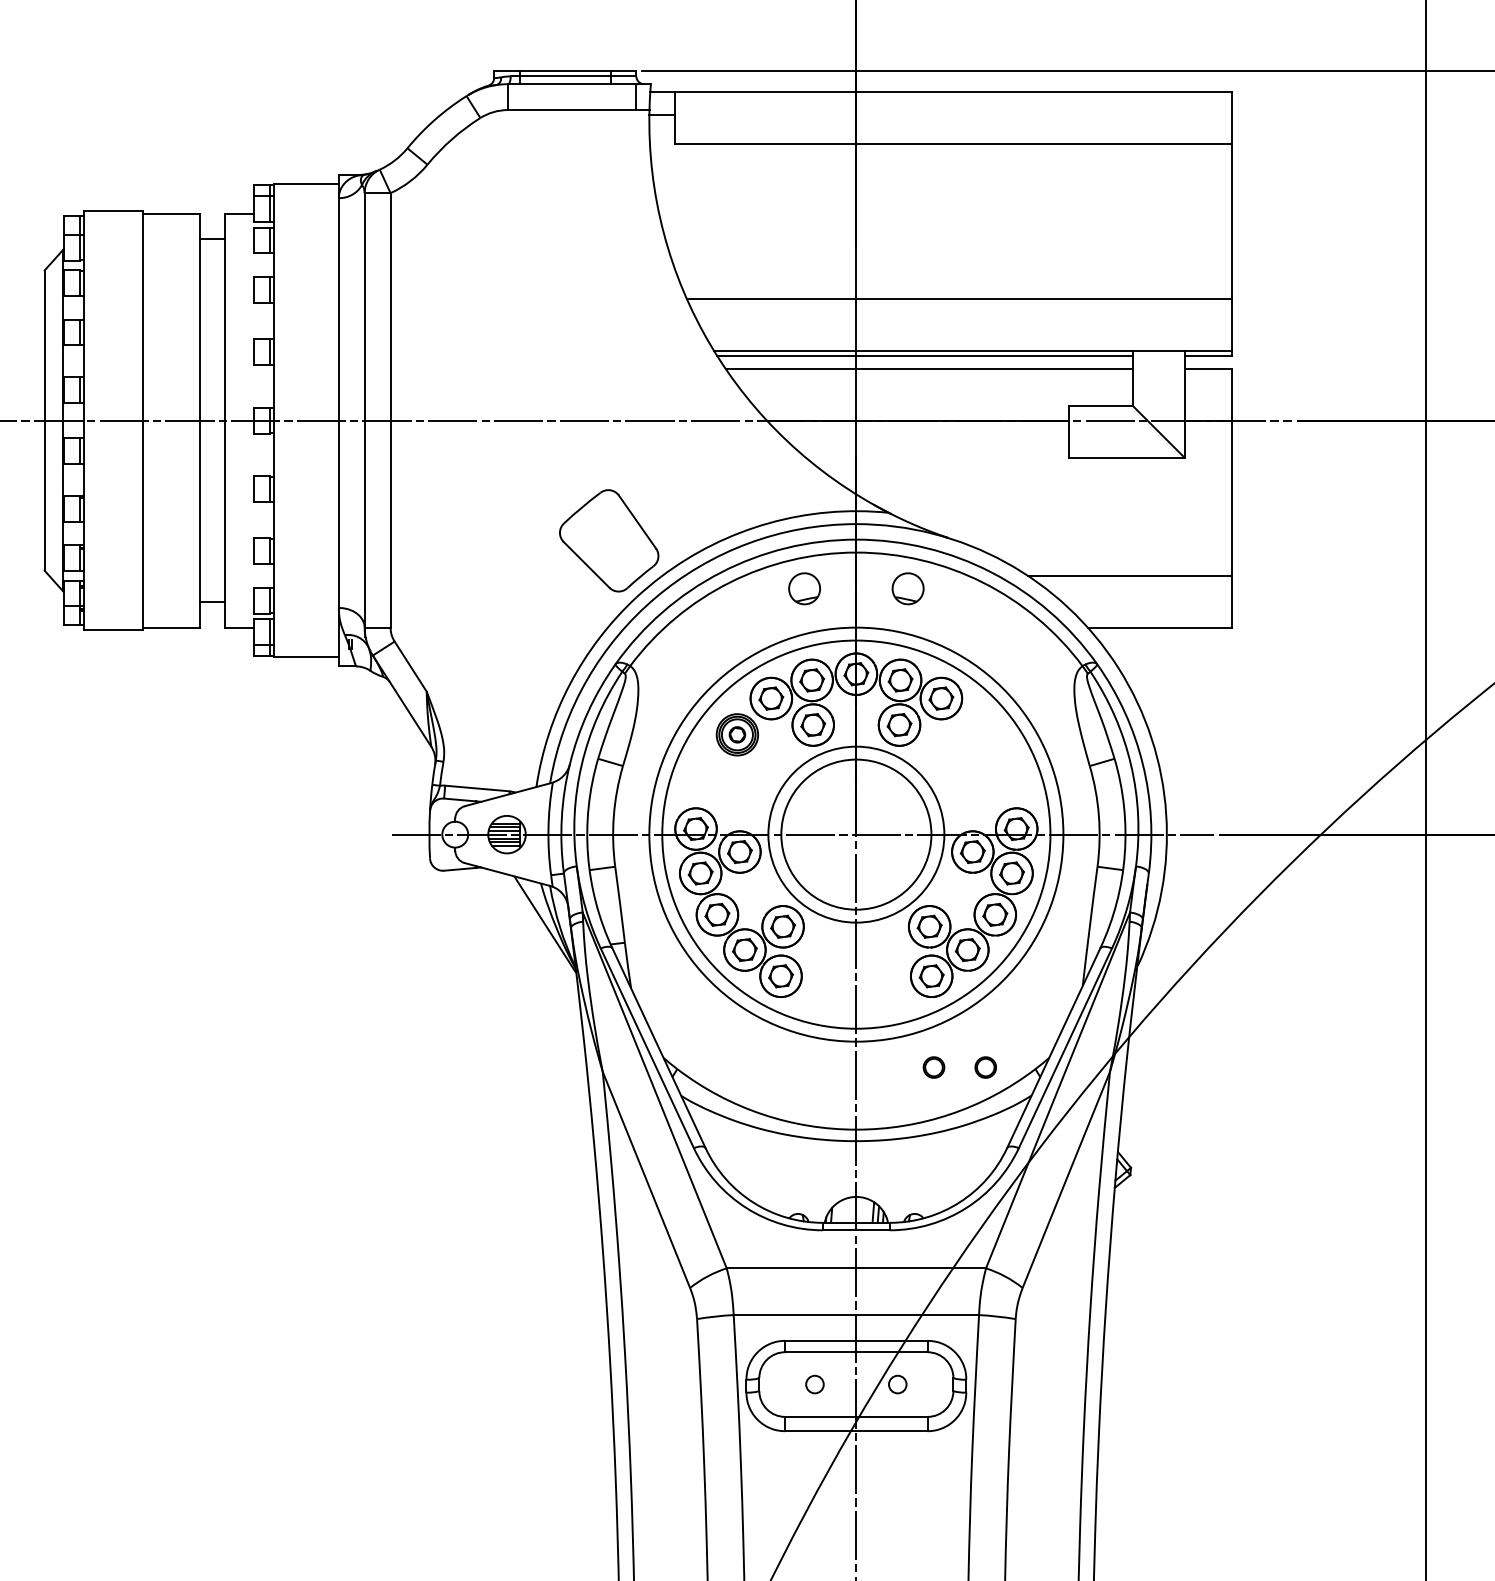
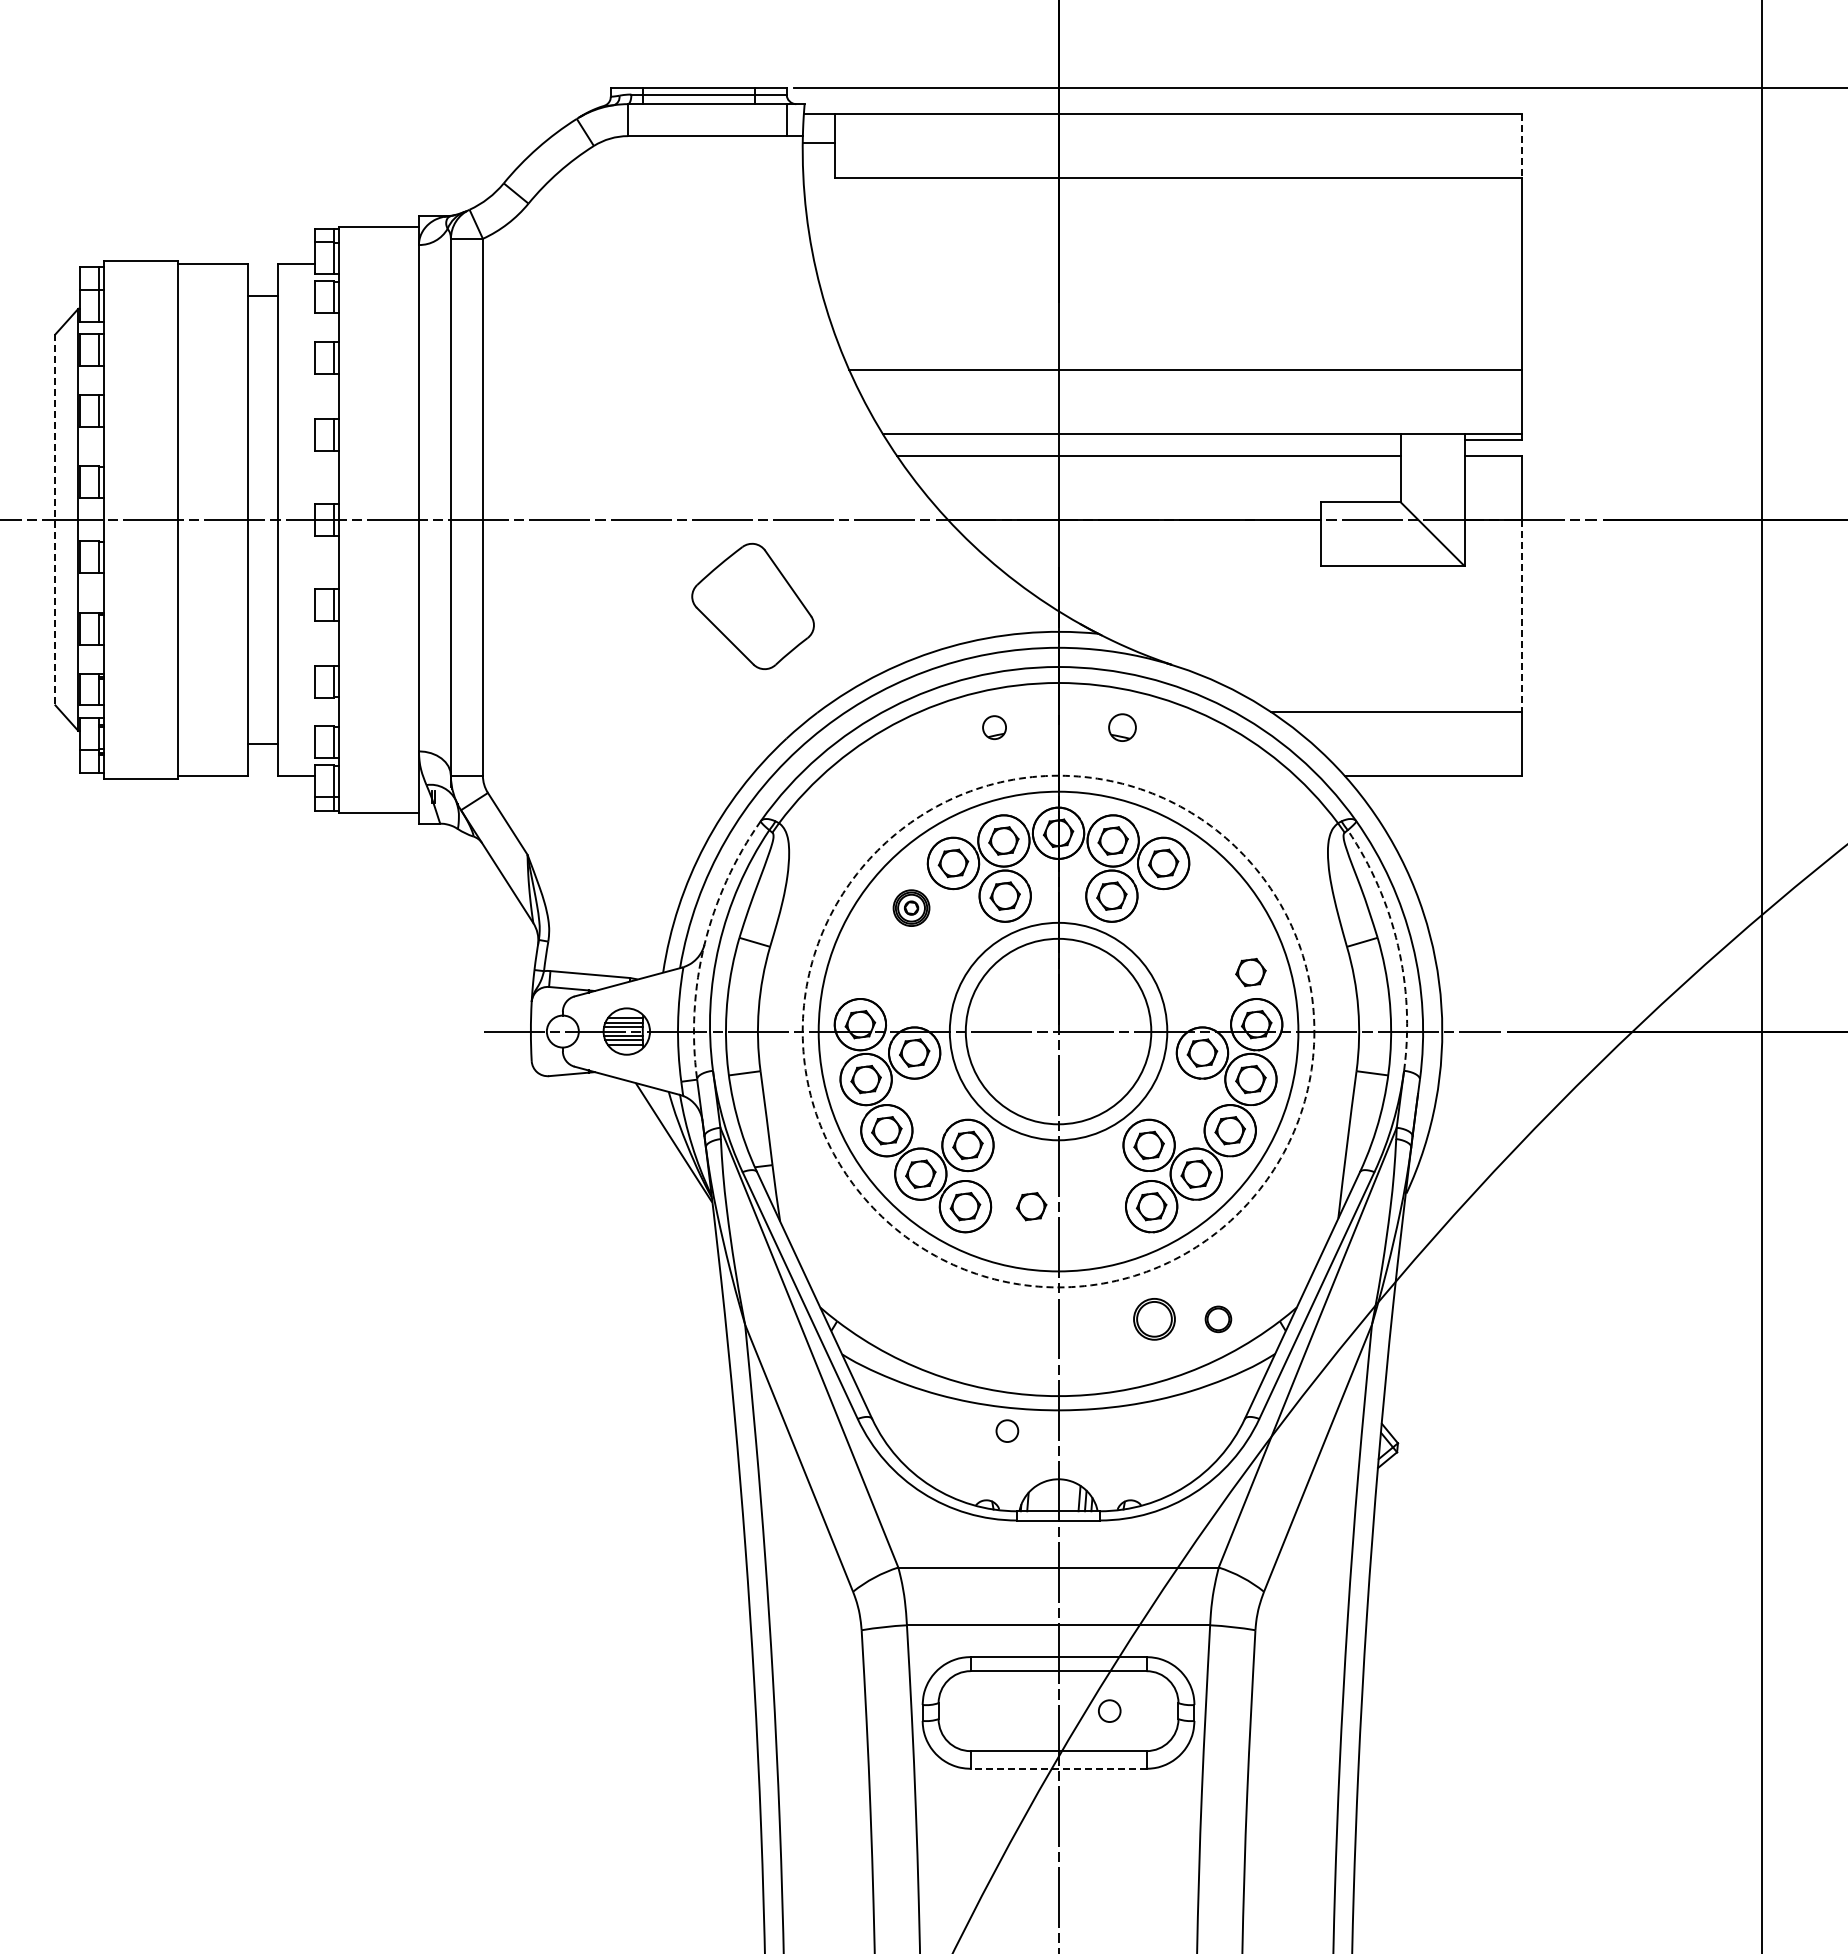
line: (1231, 117) -> (1522, 145), solid -> dashed
line: (925, 355) -> (1143, 439), removed
line: (44, 421) -> (55, 520), solid -> dashed
line: (1231, 497) -> (1522, 615), solid -> dashed
part: (608, 540) -> (752, 605), moved
part: (804, 588) -> (994, 727), size x0.6
part: (908, 588) -> (1122, 727), size x0.7
part: (737, 734) -> (911, 907), size x0.7
arc: (569, 764) -> (704, 944), solid -> dashed
arc: (1130, 765) -> (1397, 945), solid -> dashed
part: (1011, 786) -> (1250, 972), added
circle: (856, 834) -> (1058, 1031), solid -> dashed
part: (834, 976) -> (1031, 1206), added
part: (934, 1067) -> (1154, 1319), size x1.6
circle: (815, 1384) -> (1007, 1430), moved
line: (856, 1430) -> (1058, 1768), solid -> dashed

